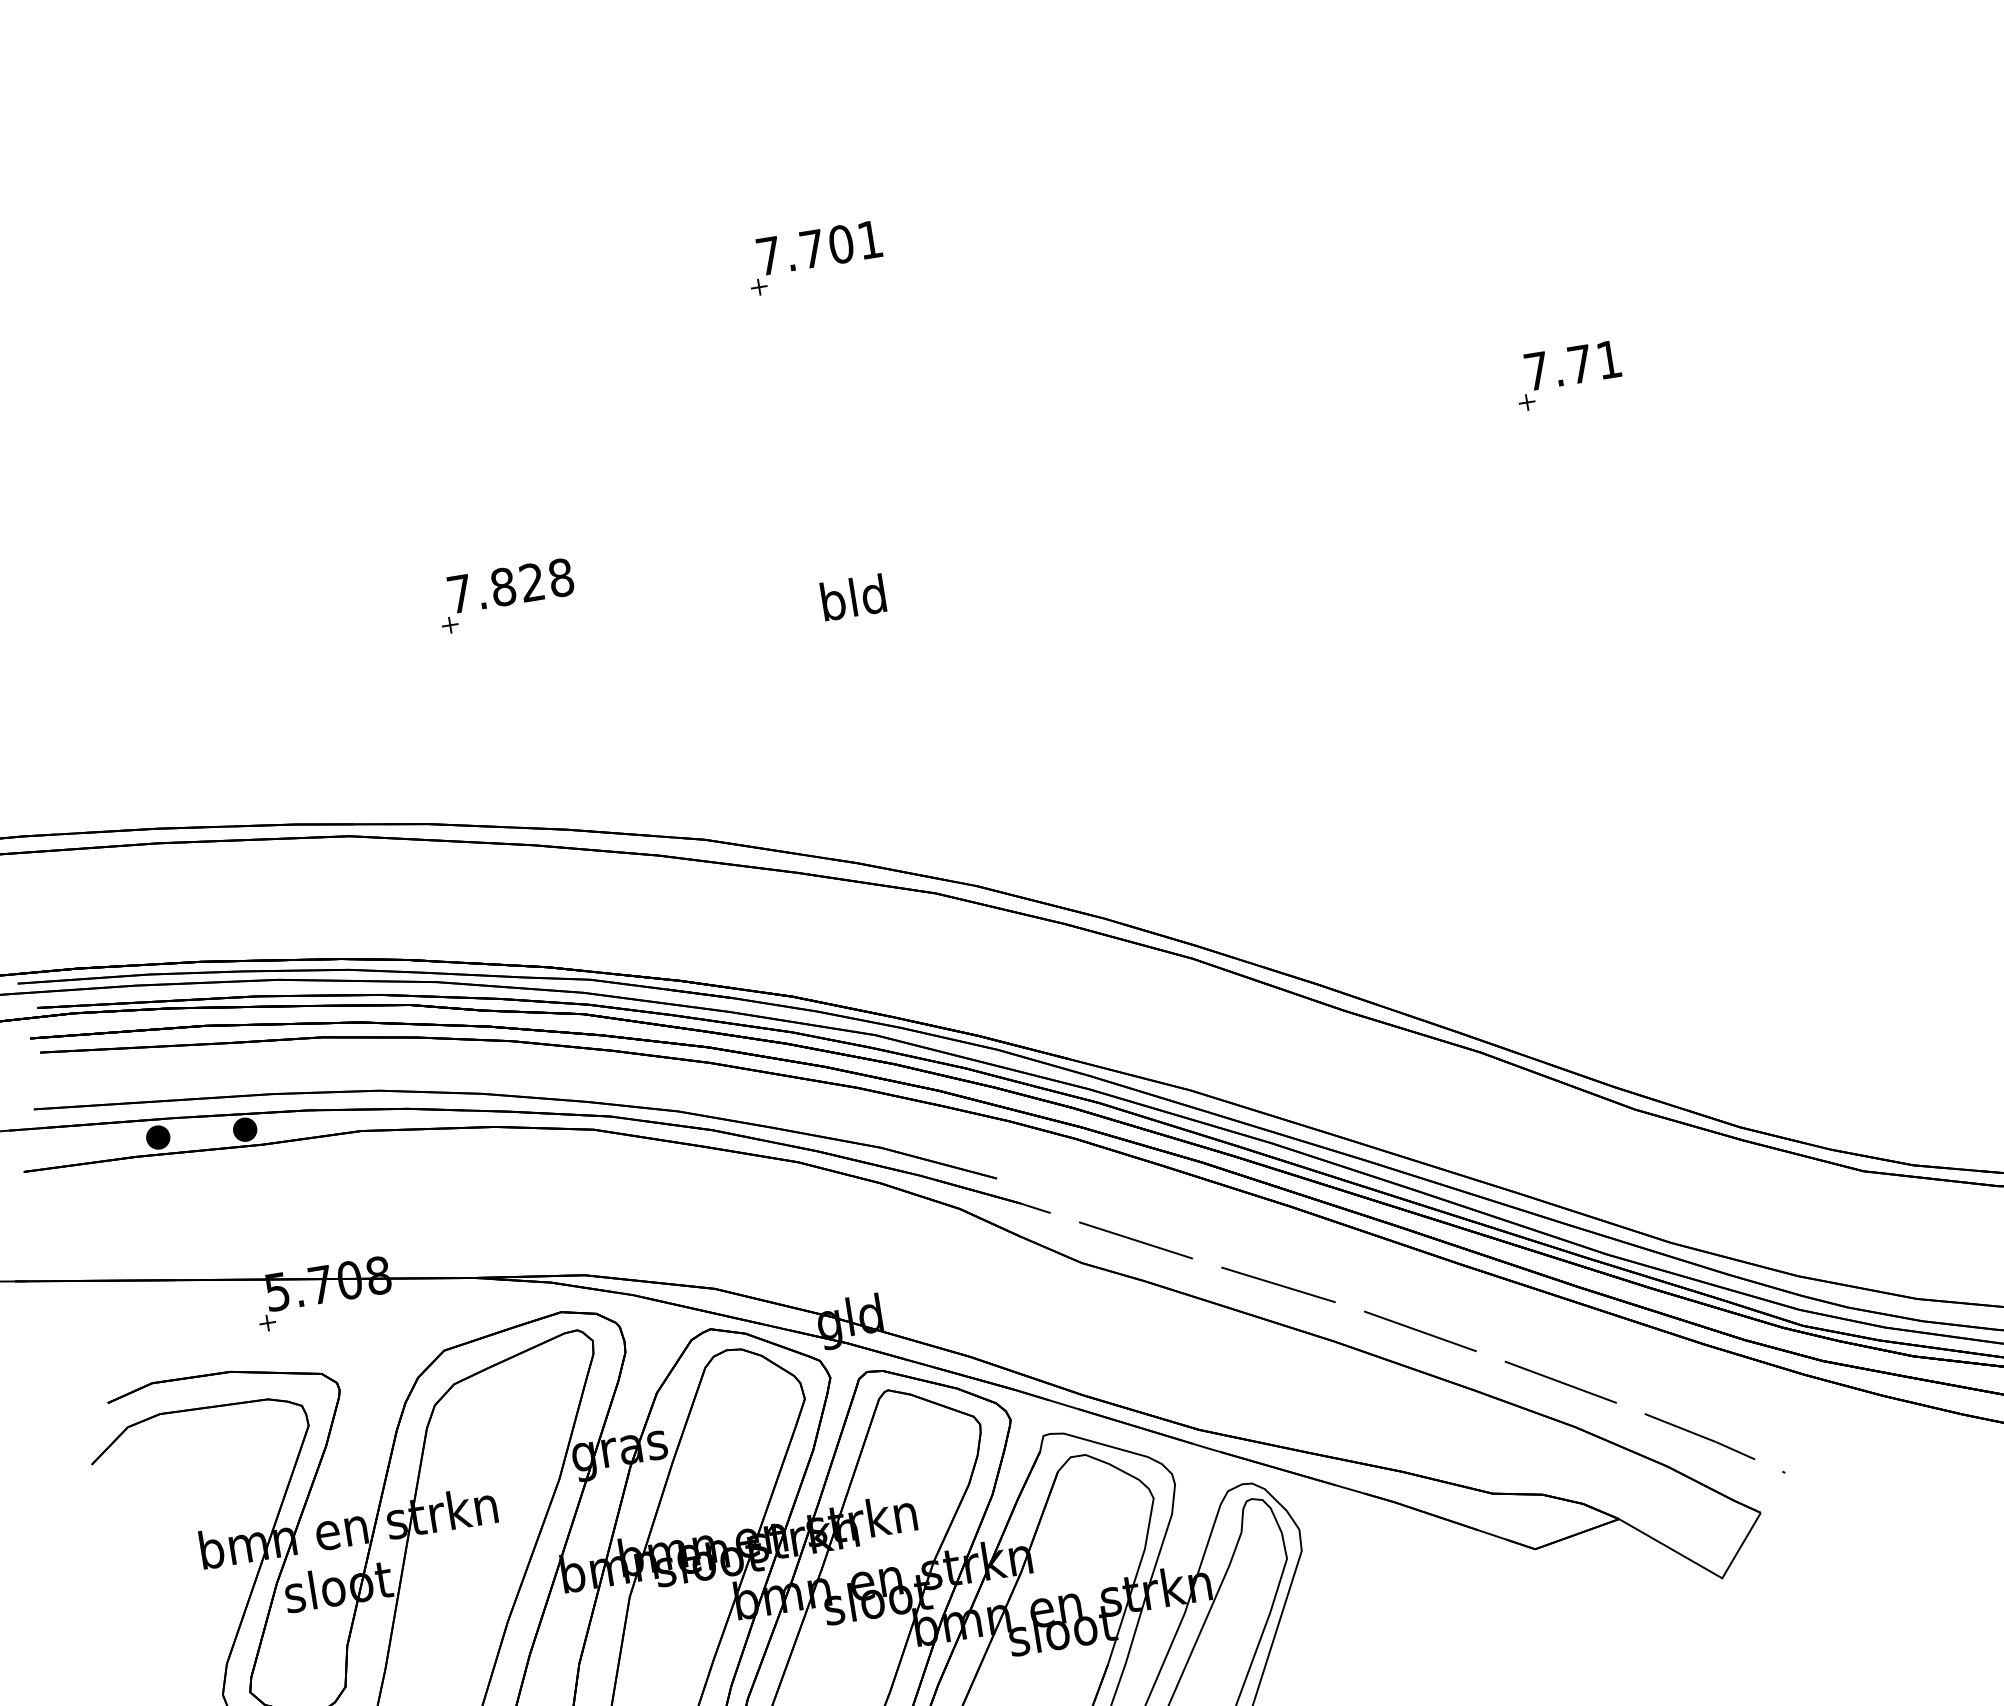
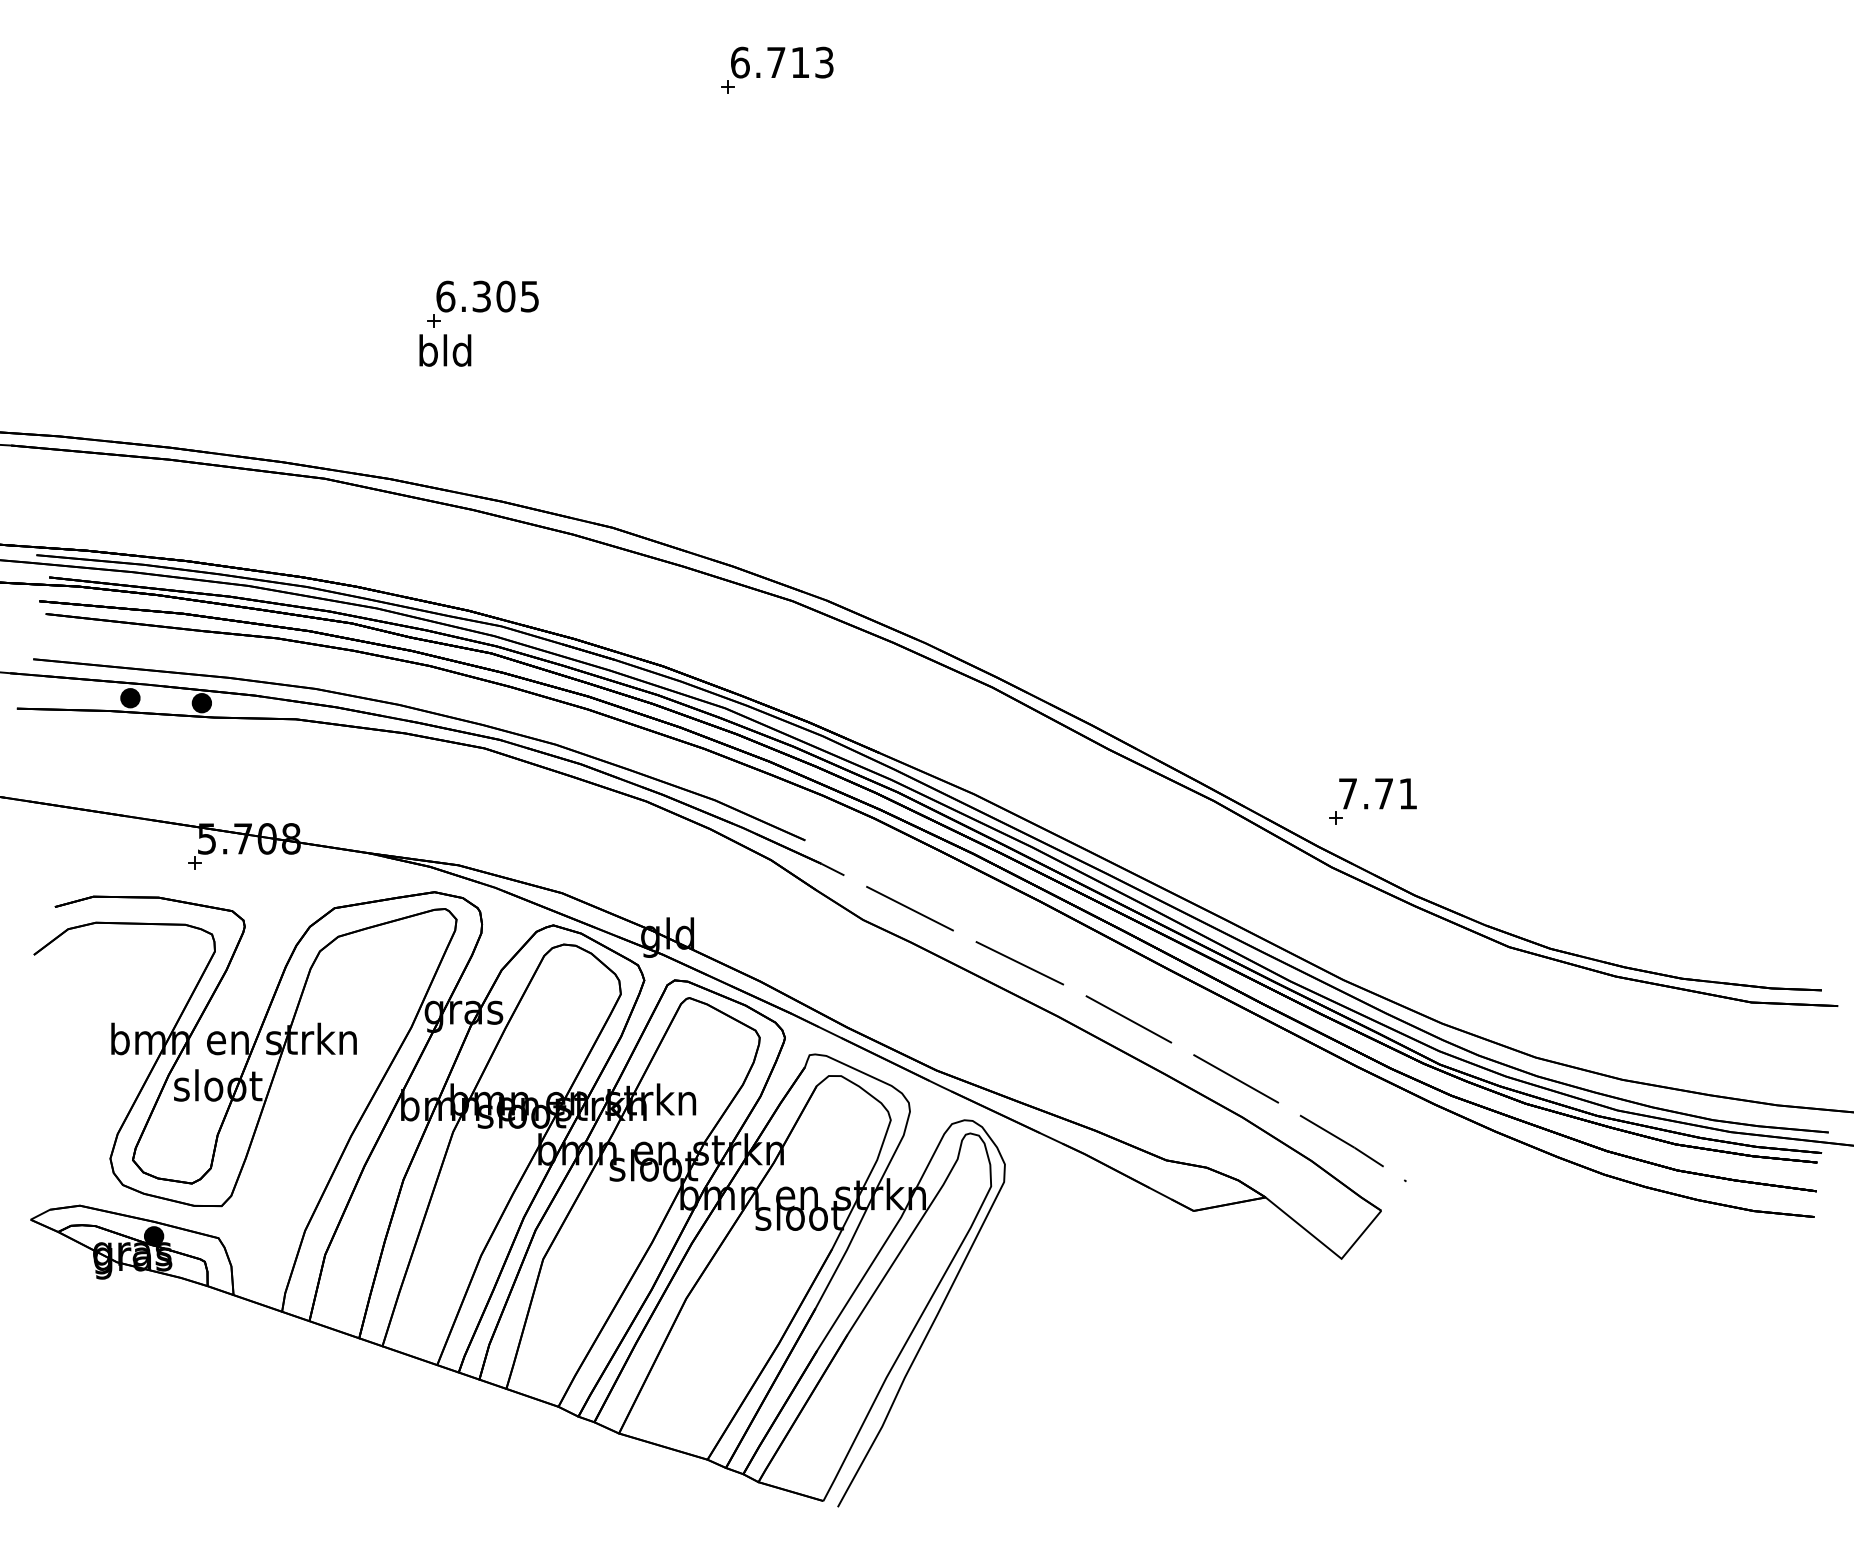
text: (819, 247) -> (782, 62), 7.701 -> 6.713
part: (1567, 375) -> (1372, 801), moved
text: (510, 585) -> (487, 296), 7.828 -> 6.305
text: (853, 597) -> (445, 350), moved

